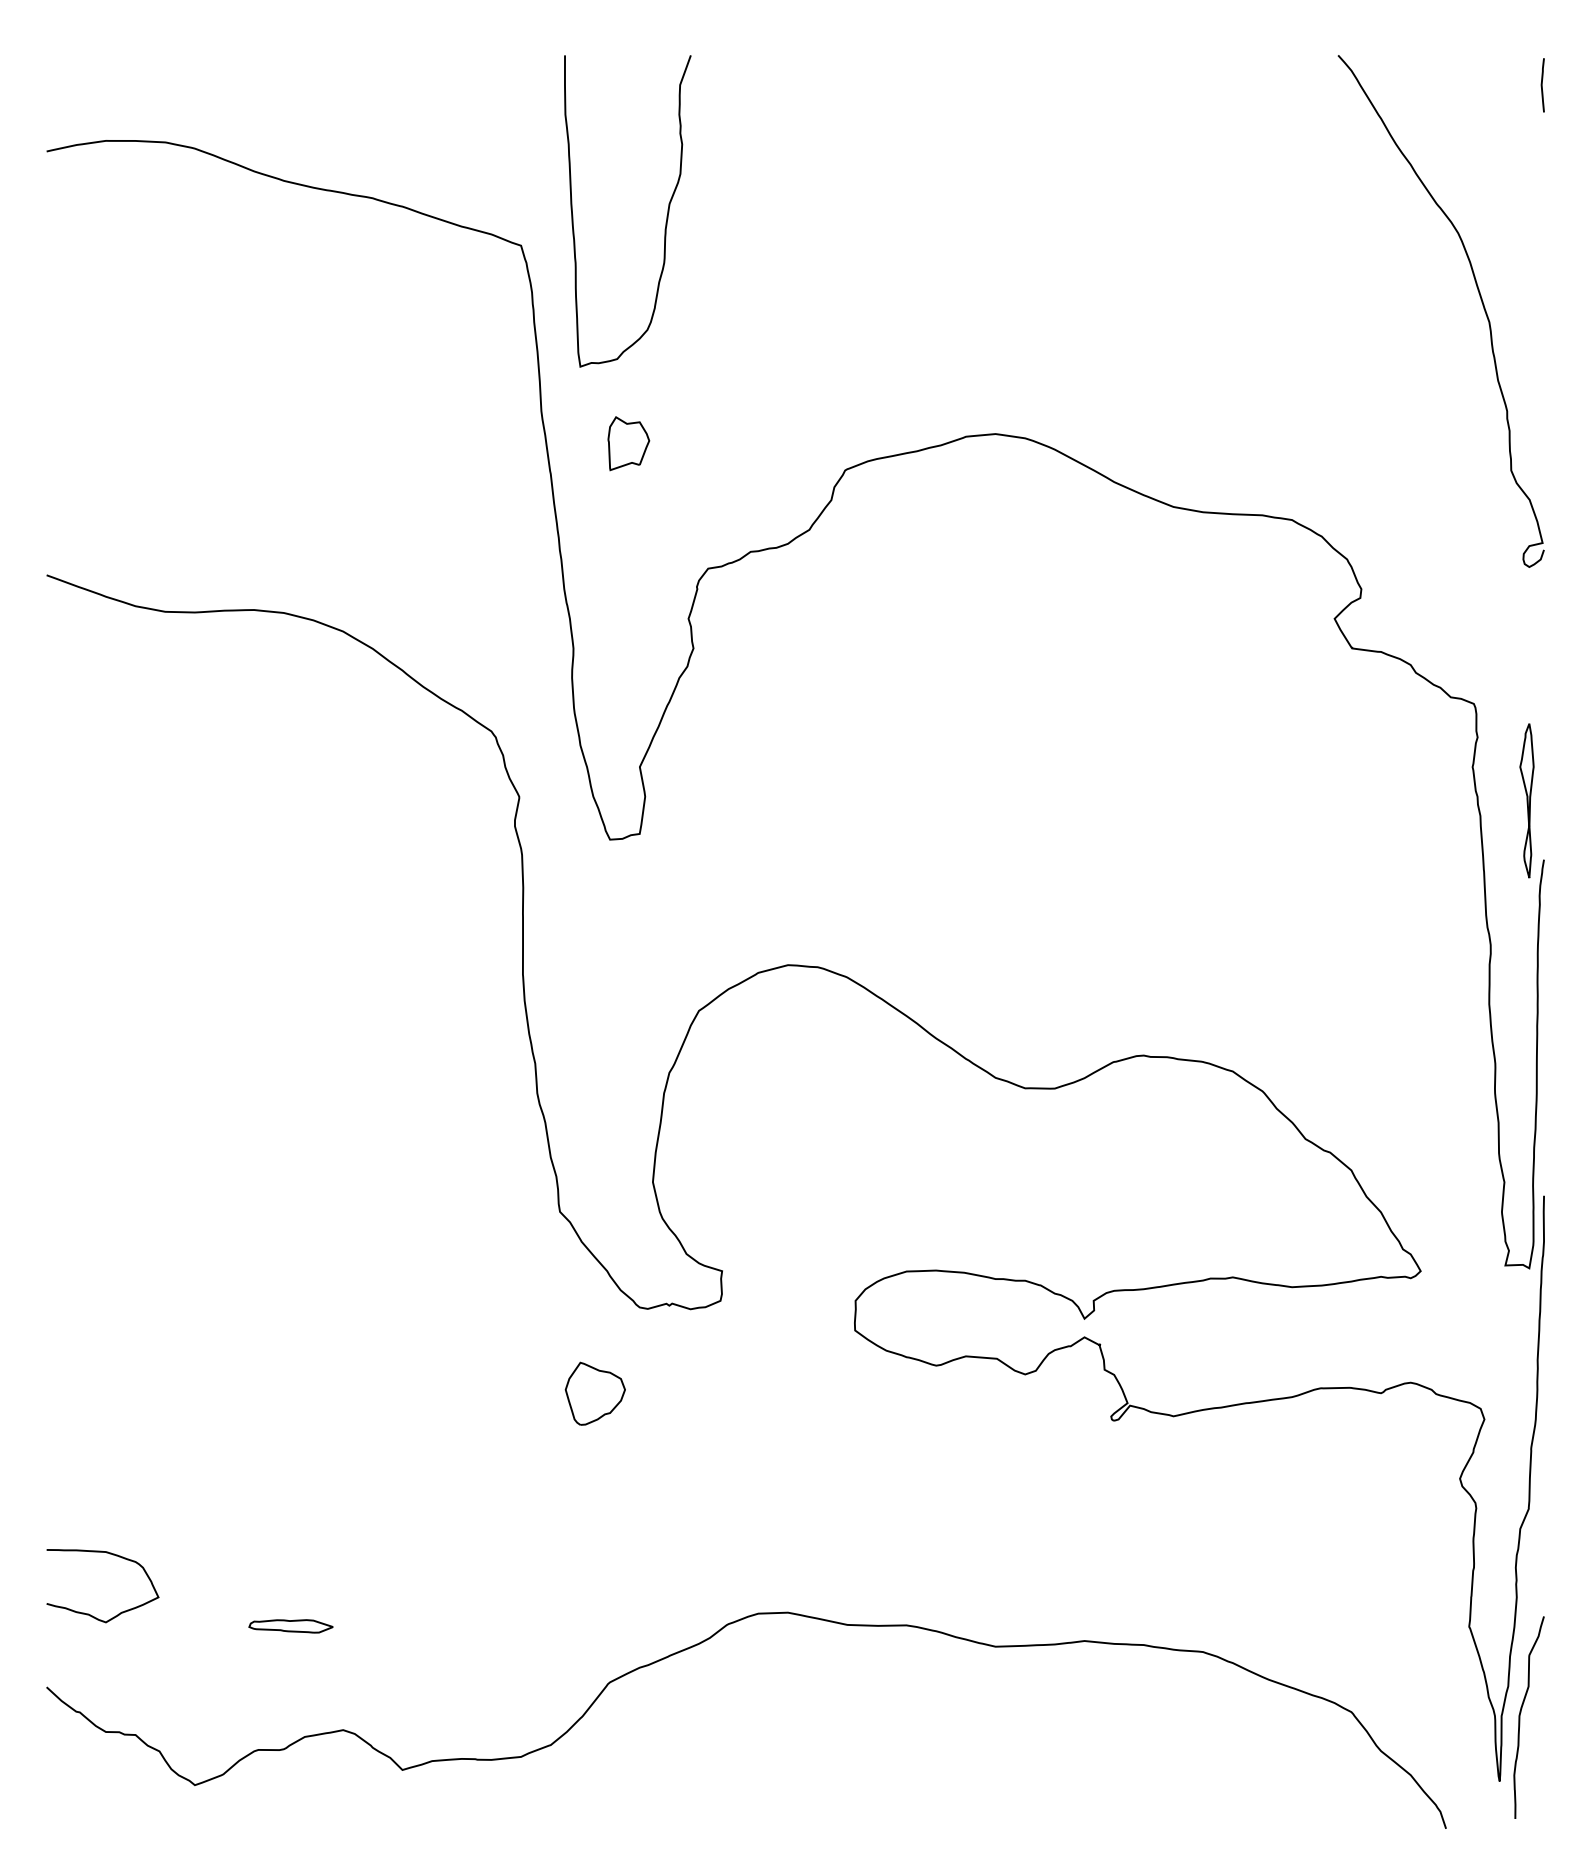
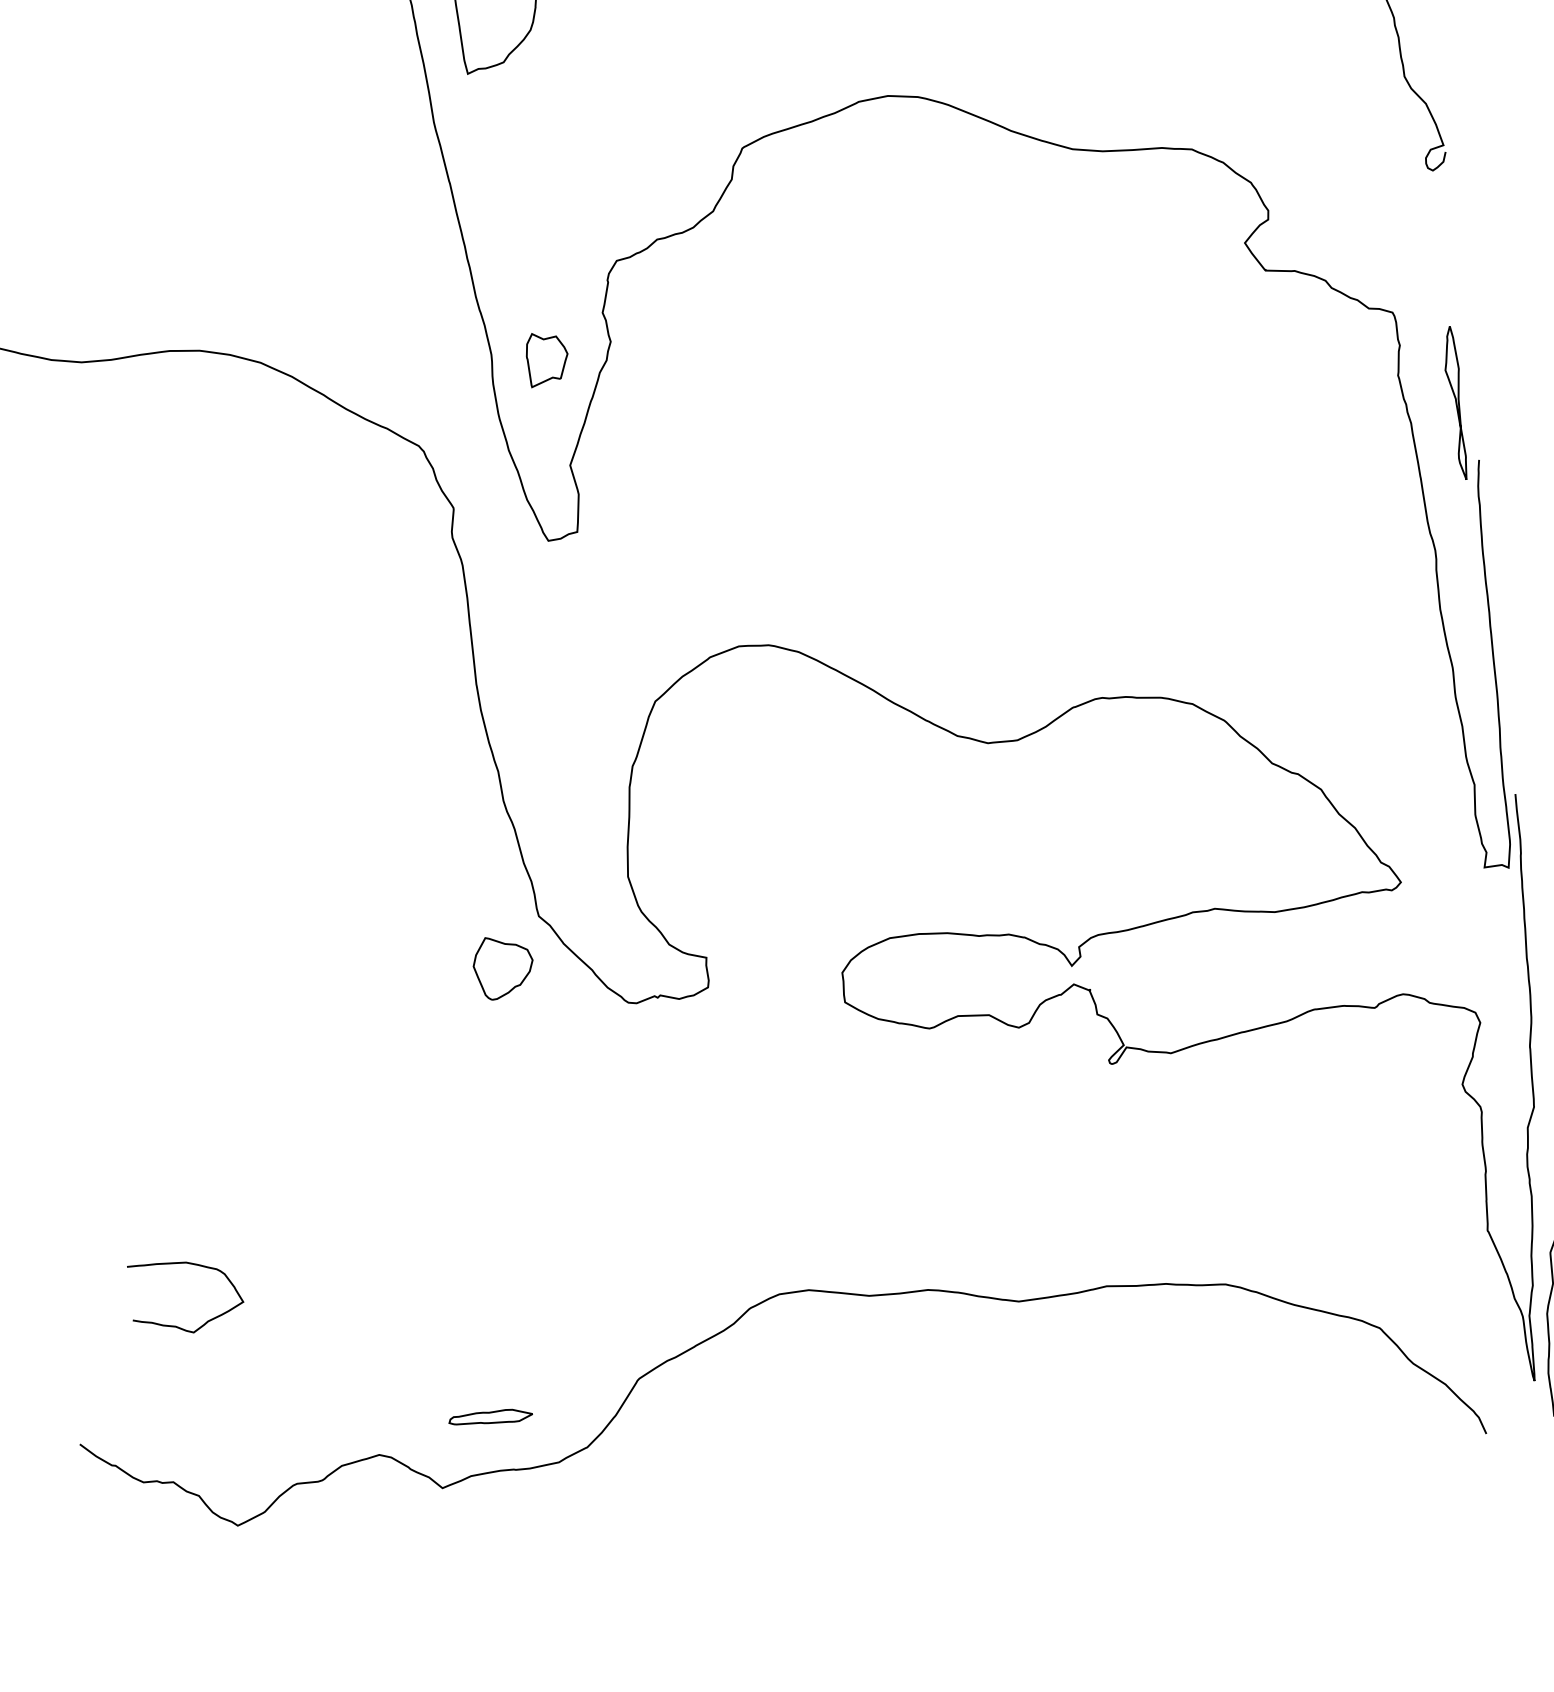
part: (628, 443) -> (547, 358), moved
part: (594, 1393) -> (502, 967), moved
curve: (88, 1613) -> (175, 1325), moved
part: (290, 1626) -> (490, 1418), moved

